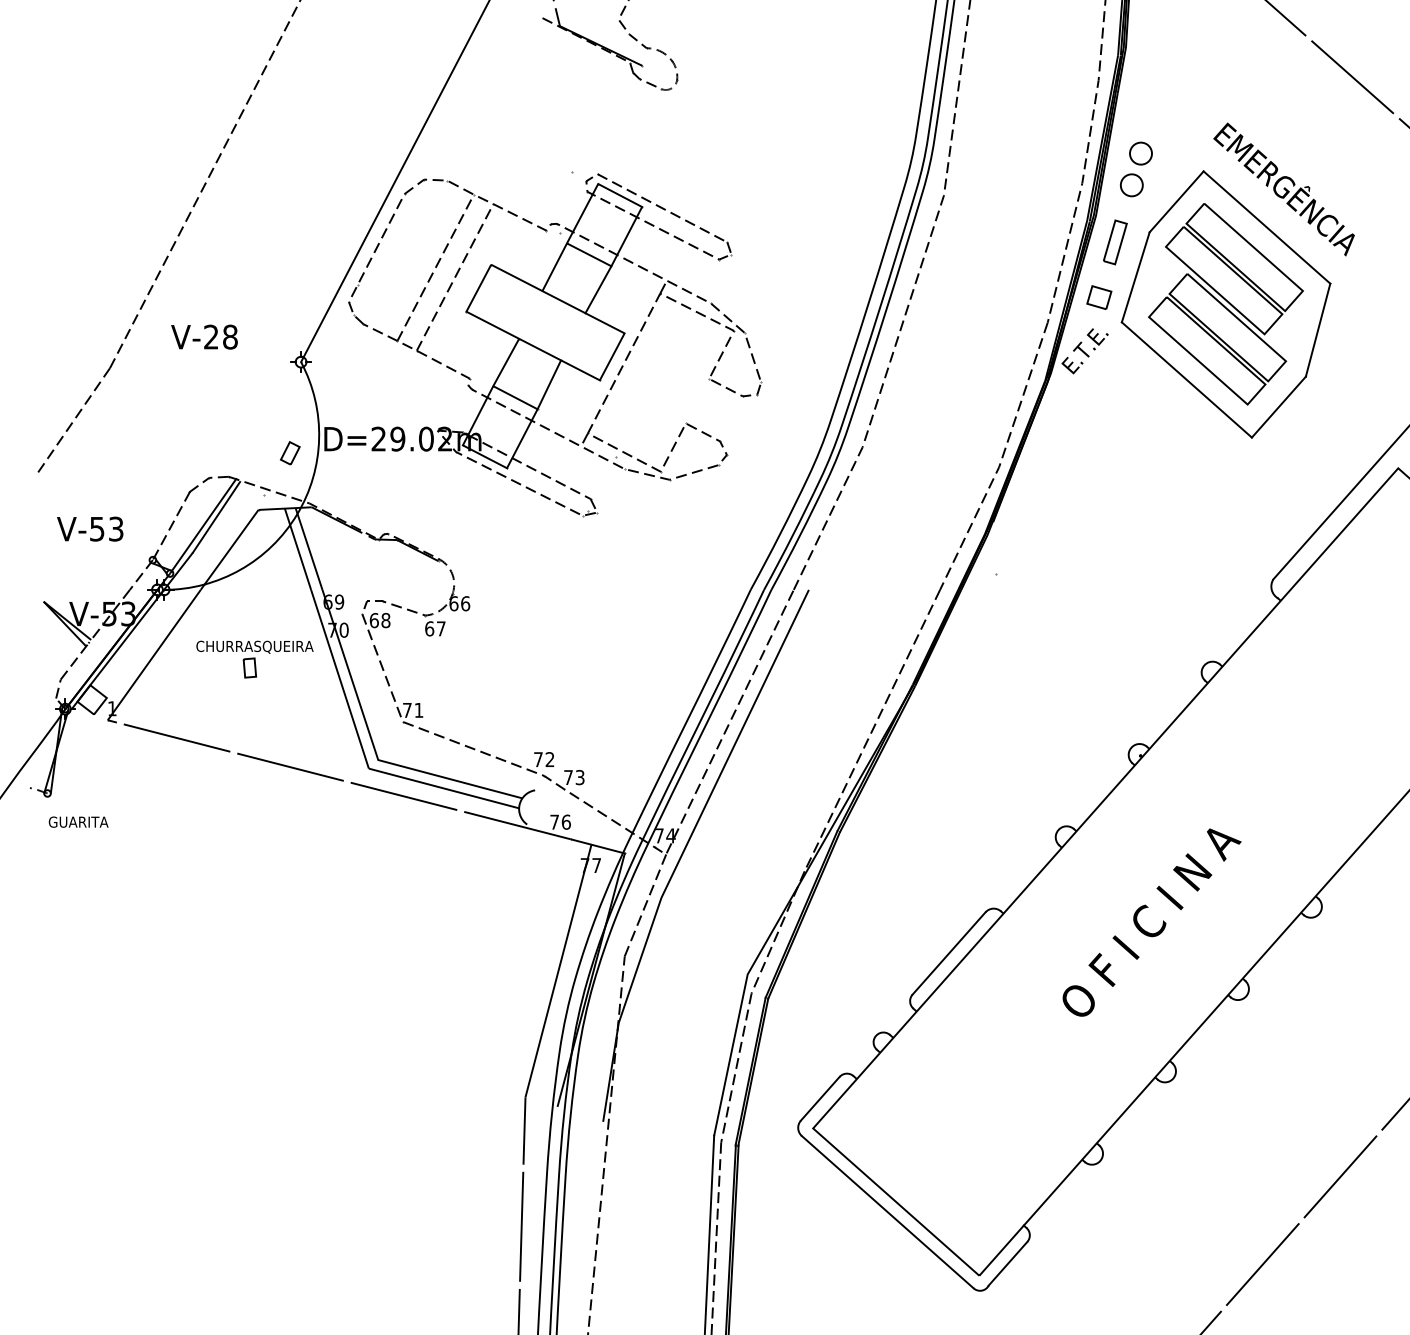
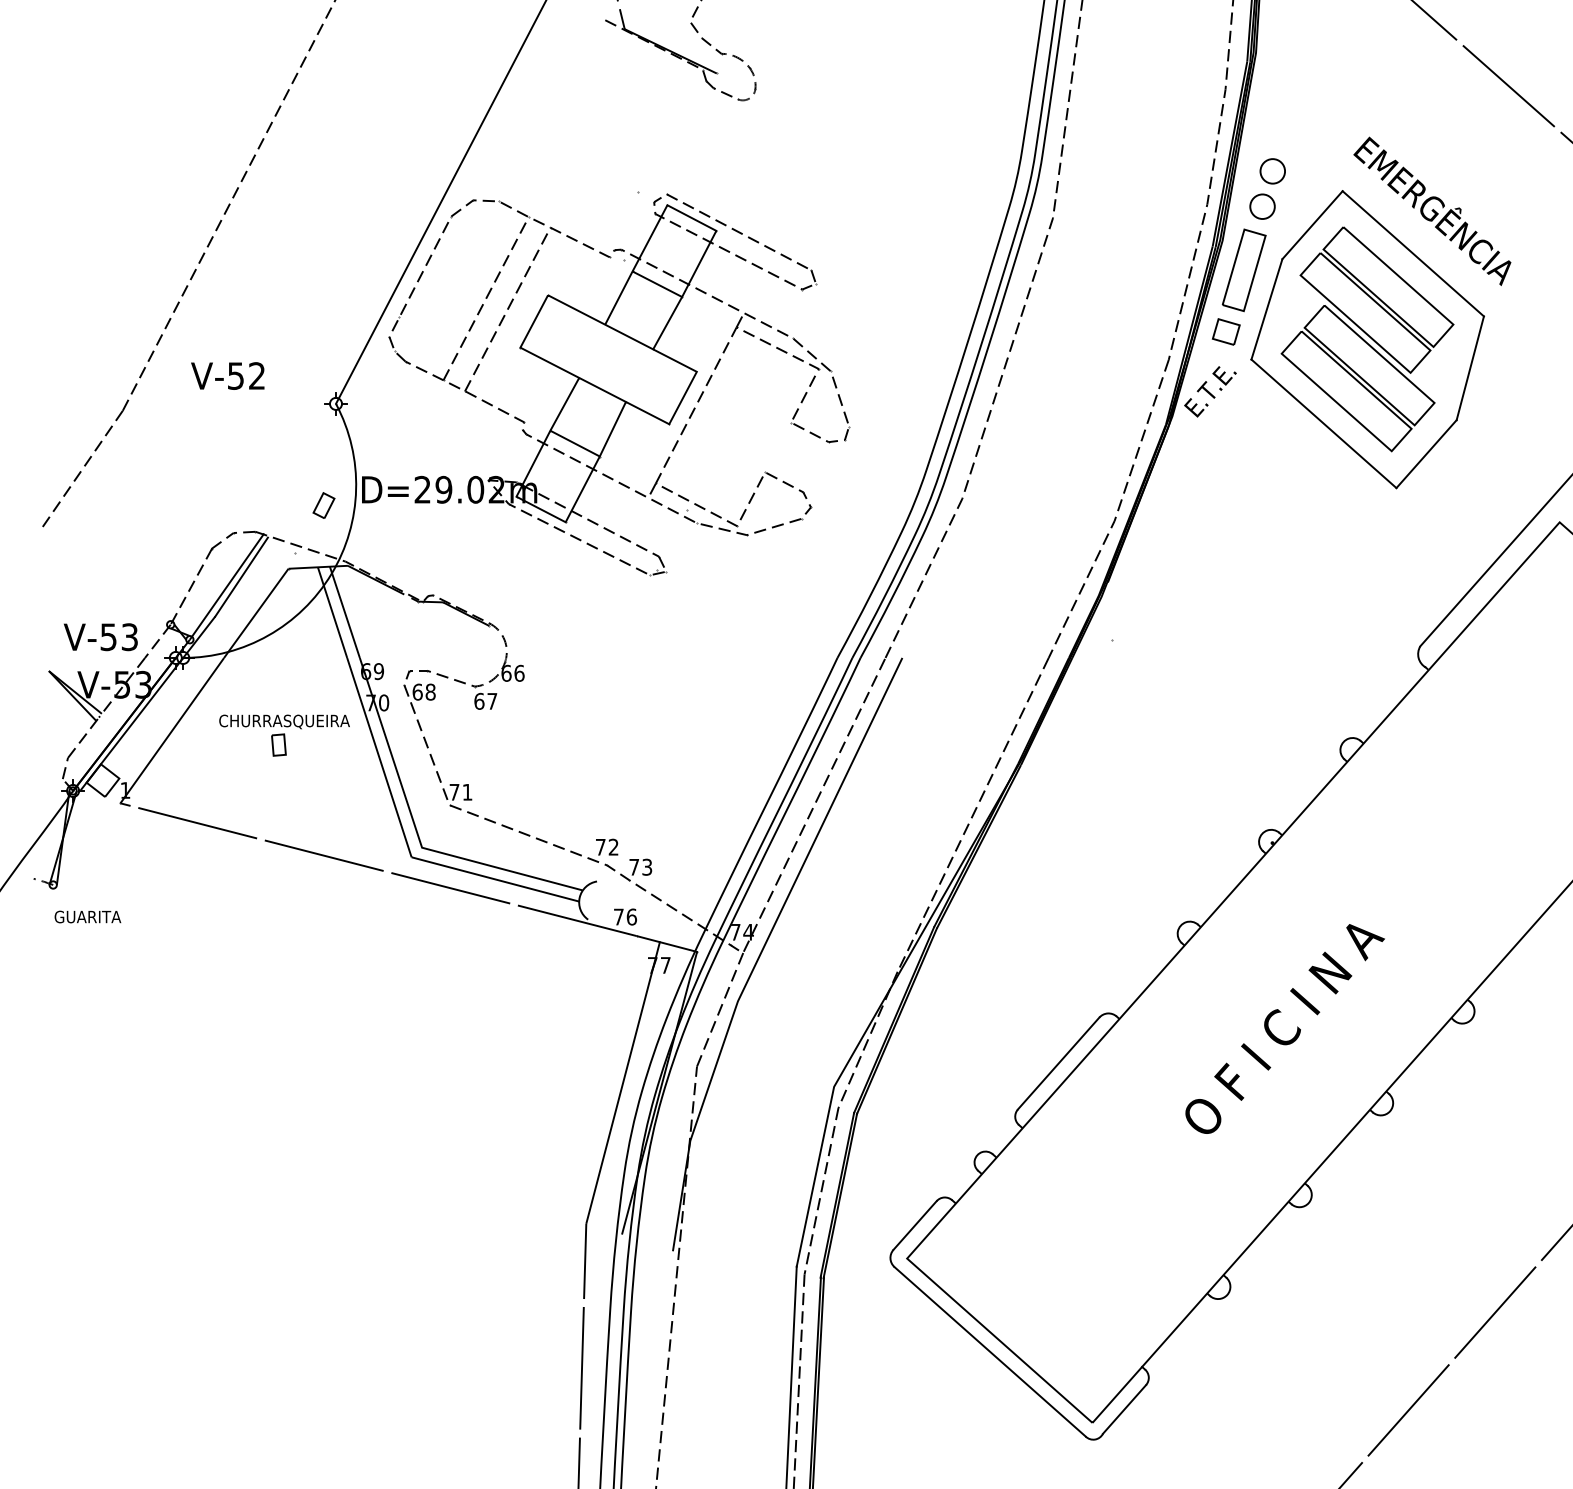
part: (1114, 242) -> (1243, 270), size x1.67
text: (220, 336) -> (246, 375), V-28 -> V-52
text: (89, 529) -> (100, 637), moved

